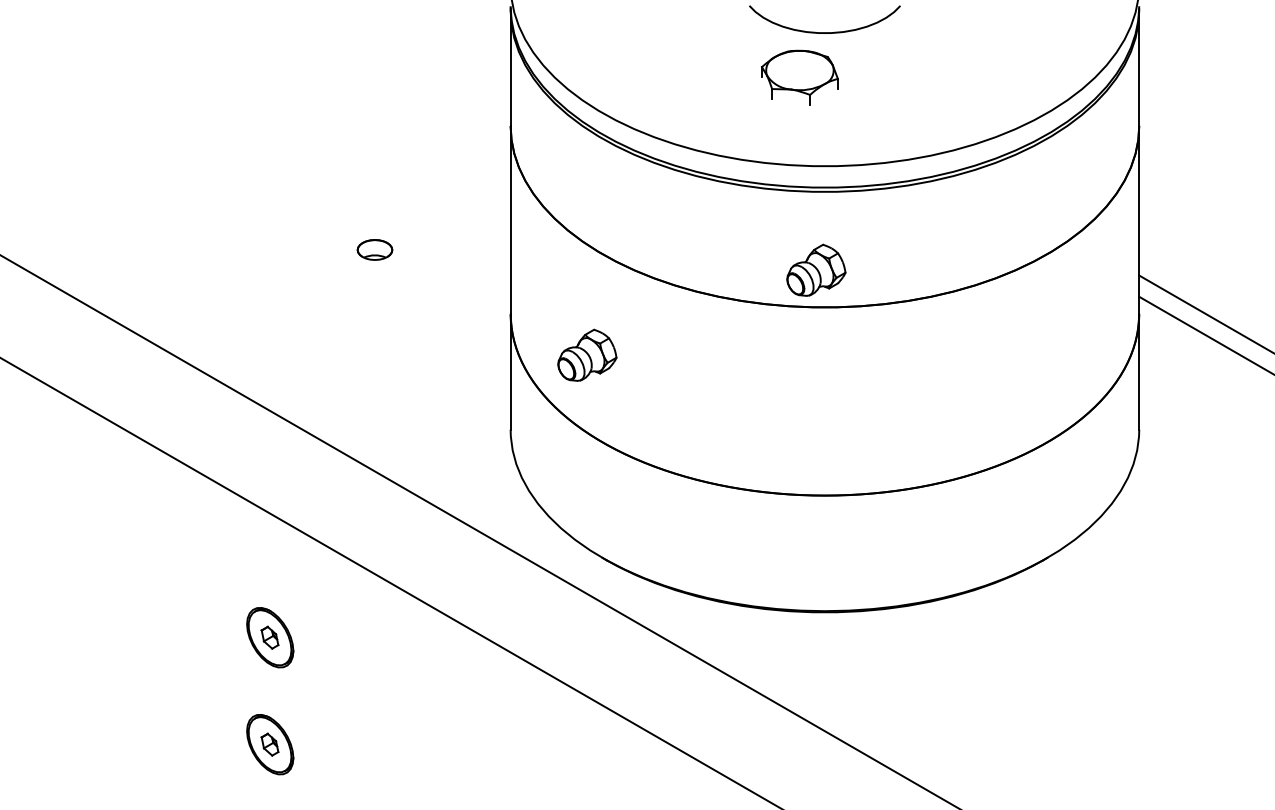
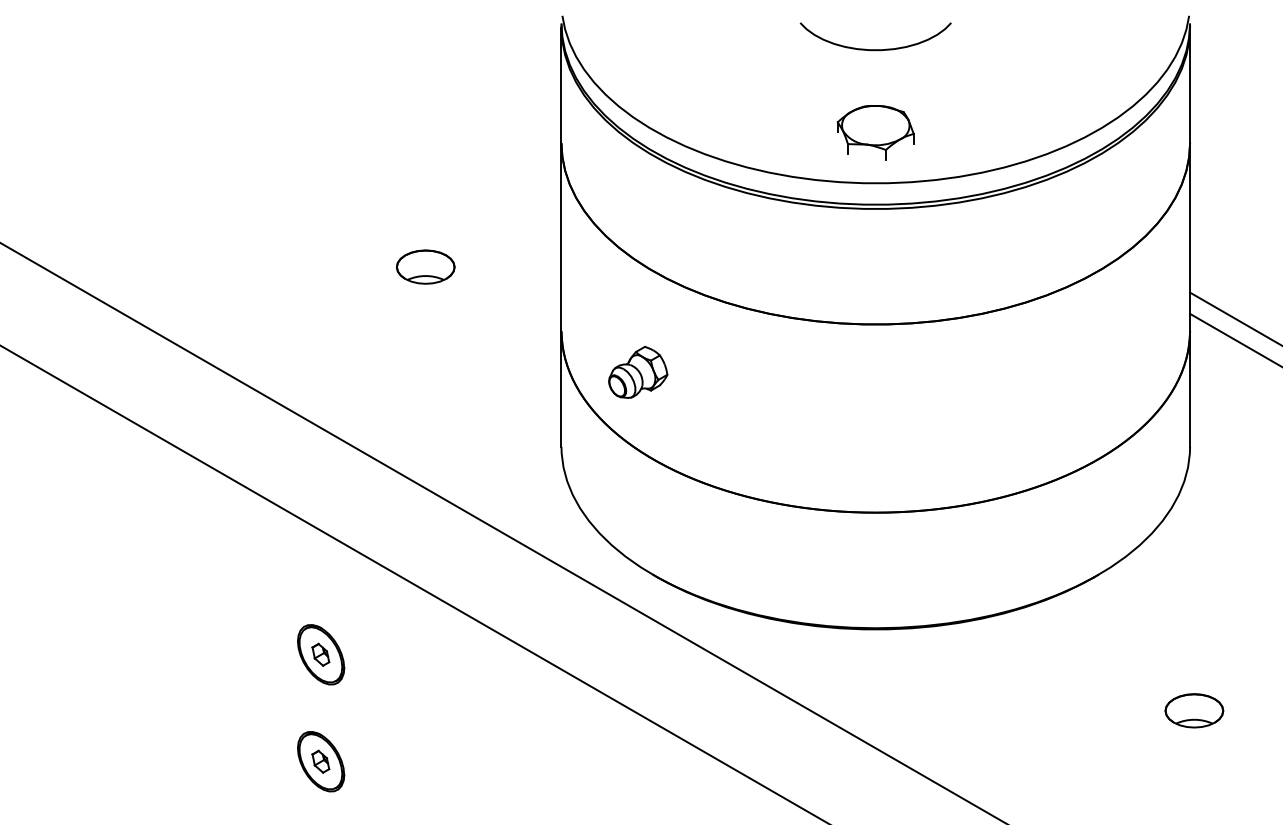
part: (799, 77) -> (875, 132), moved
part: (374, 249) -> (425, 266), size x1.67
part: (816, 269) -> (867, 286), removed
part: (1143, 693) -> (1194, 710), added

